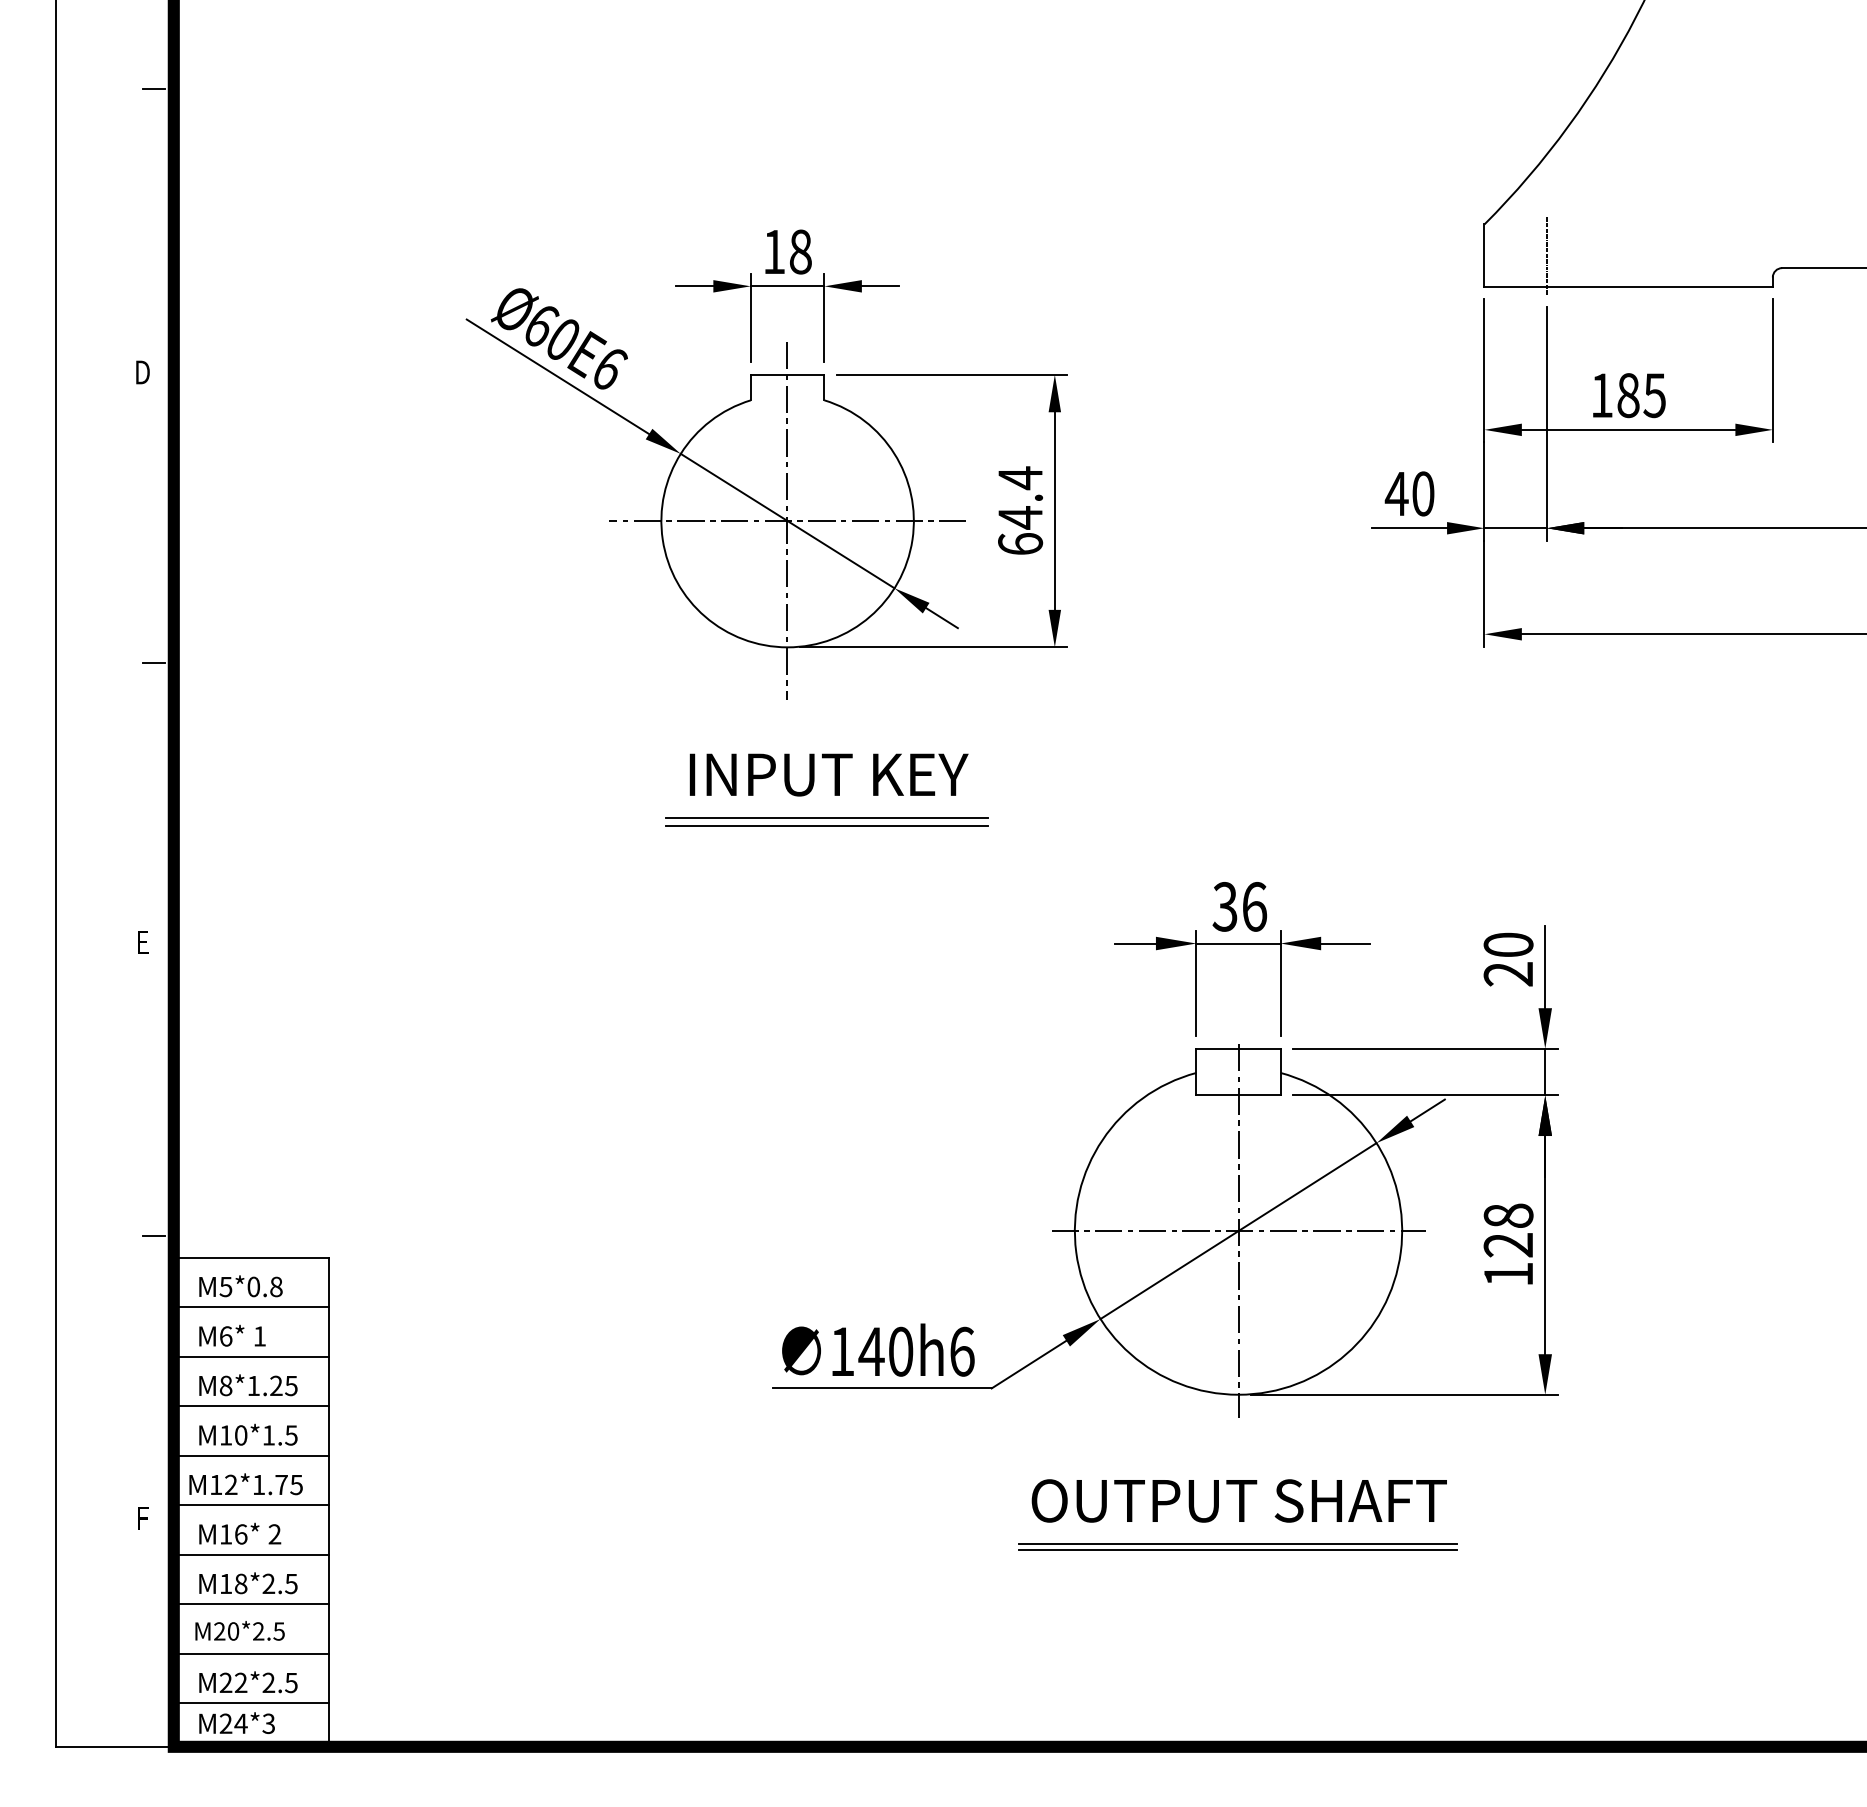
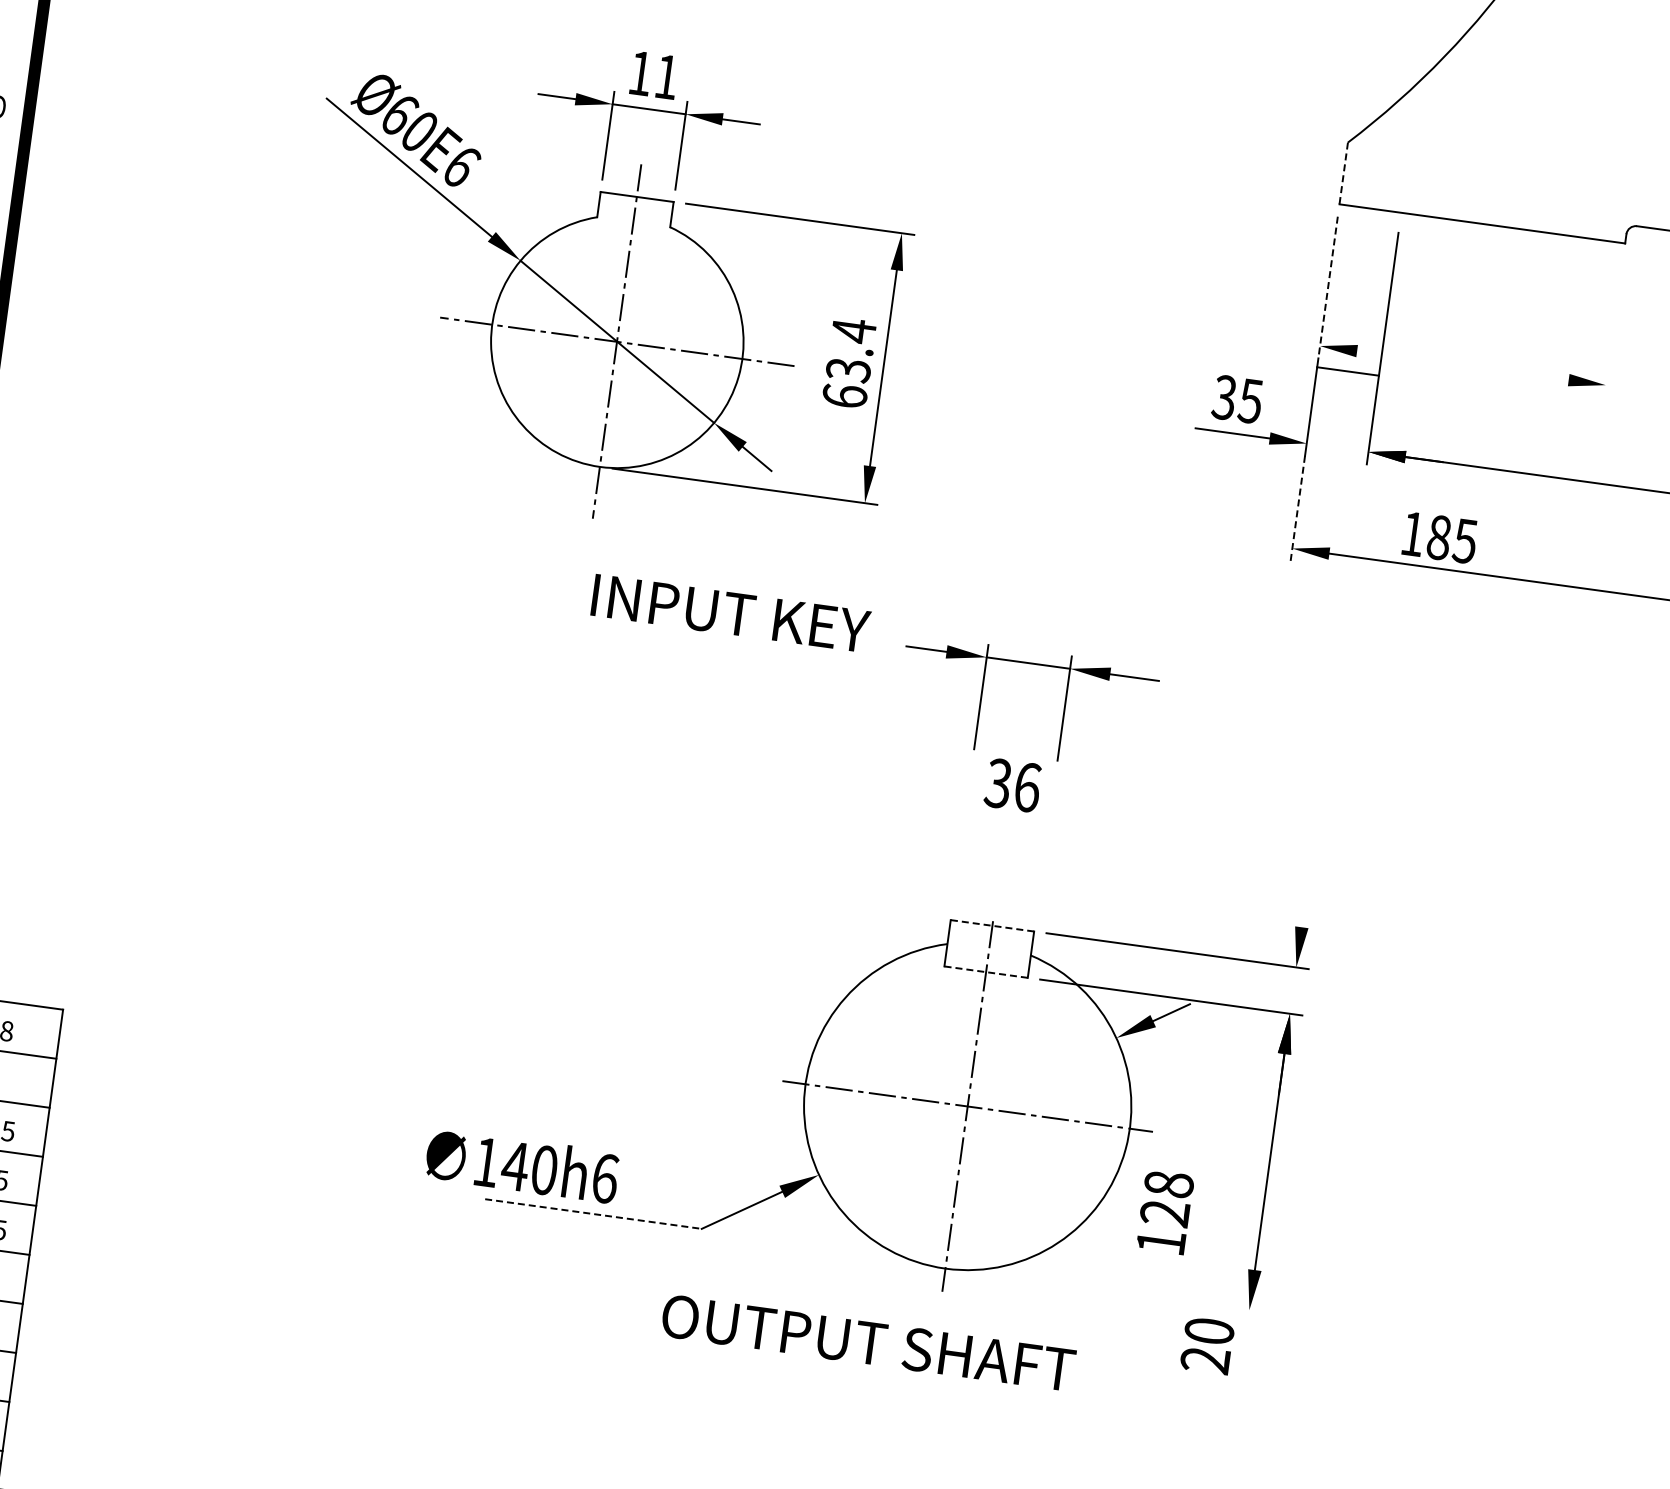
text: (800, 251) -> (666, 76), 18 -> 11
line: (1546, 255) -> (1405, 181), removed
line: (1484, 256) -> (1343, 174), solid -> dashed
line: (1484, 370) -> (1328, 287), solid -> dashed
line: (1772, 370) -> (1613, 326), removed
text: (1629, 395) -> (1440, 537), moved
line: (1628, 429) -> (1462, 365), removed
text: (1409, 493) -> (1237, 398), 40 -> 35
text: (1020, 517) -> (848, 369), 64.4 -> 63.4
line: (1515, 528) -> (1347, 371), moved
line: (1484, 594) -> (1297, 509), solid -> dashed
text: (828, 774) -> (730, 613), moved
line: (827, 818) -> (616, 641), removed
line: (827, 825) -> (615, 648), removed
text: (1508, 959) -> (1207, 1345), moved
line: (1545, 966) -> (1307, 886), removed
part: (1280, 983) -> (1064, 708), moved
line: (1238, 1048) -> (992, 925), solid -> dashed
line: (1545, 1071) -> (1293, 990), removed
line: (1238, 1095) -> (986, 972), solid -> dashed
line: (1238, 1231) -> (967, 1106), removed
text: (1508, 1243) -> (1165, 1211), moved
text: (878, 1349) -> (522, 1165), moved
line: (882, 1388) -> (593, 1214), solid -> dashed
line: (1404, 1394) -> (1109, 1290), removed
text: (1238, 1500) -> (867, 1342), moved
line: (1237, 1544) -> (924, 1416), removed
line: (1237, 1550) -> (923, 1422), removed

